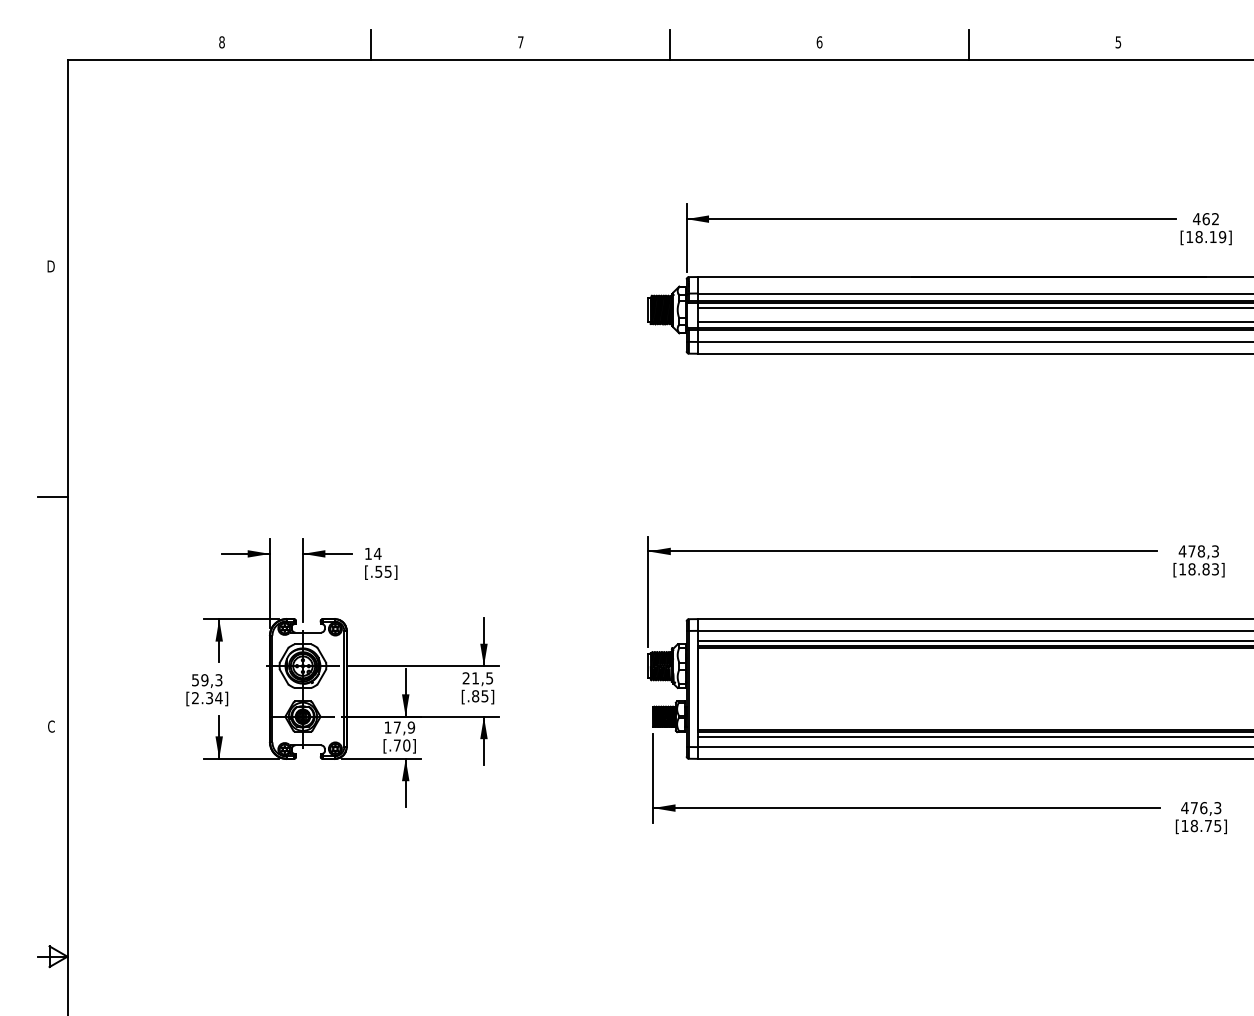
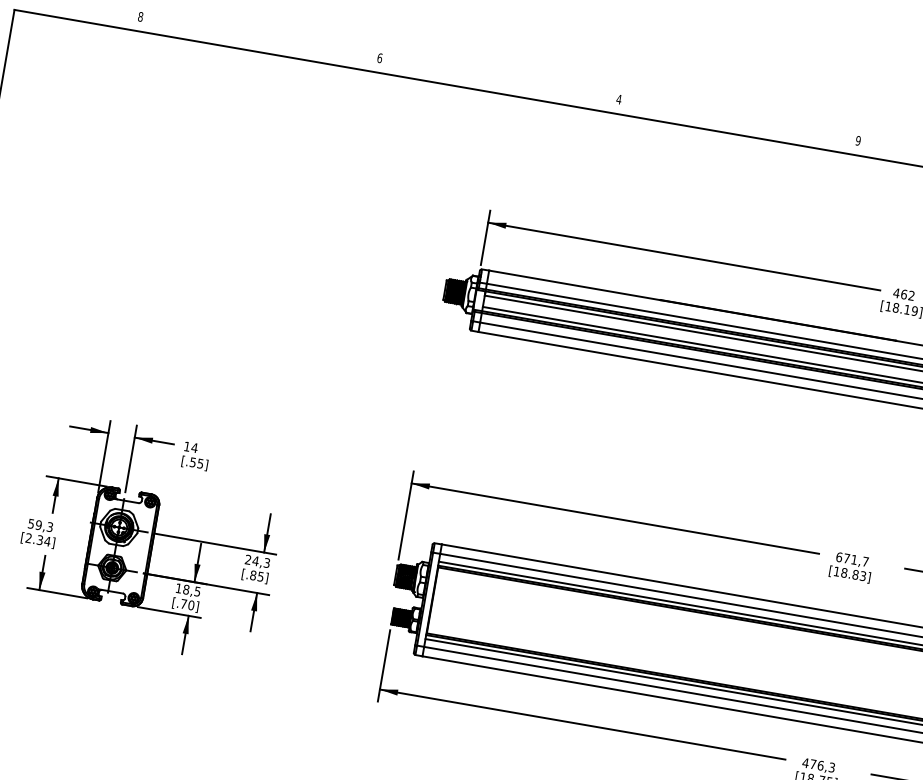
text: (520, 42) -> (379, 58), 7 -> 6
text: (819, 42) -> (618, 99), 6 -> 4
text: (1118, 42) -> (858, 141), 5 -> 9
line: (371, 45) -> (259, 40), removed
line: (670, 45) -> (499, 81), removed
line: (969, 45) -> (738, 122), removed
text: (1198, 551) -> (852, 559), 478,3 -> 671,7
text: (482, 678) -> (261, 562), 21,5 -> 24,3
text: (404, 727) -> (192, 590), 17,9 -> 18,5

